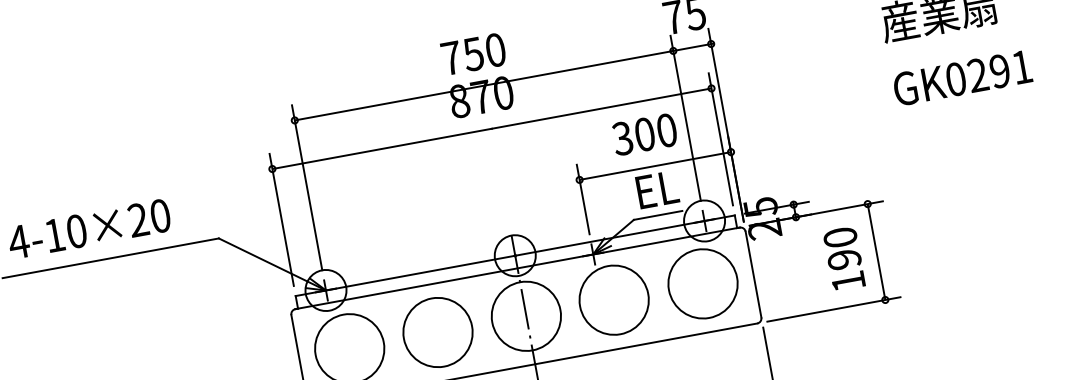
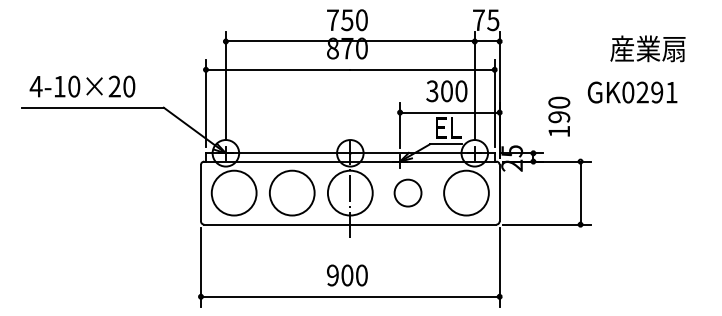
text: (962, 78) -> (632, 92), moved
text: (844, 258) -> (559, 116), moved
circle: (613, 299) -> (407, 192), size x0.6

